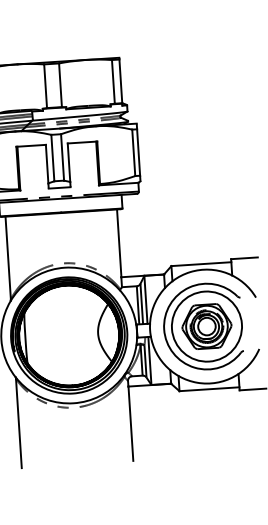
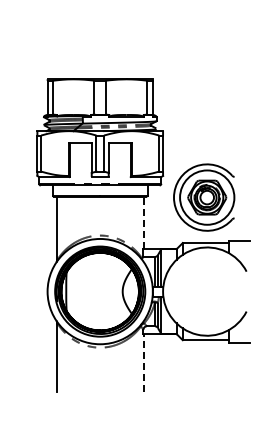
line: (119, 242) -> (143, 222), solid -> dashed
part: (203, 326) -> (204, 197), moved
line: (130, 423) -> (143, 362), solid -> dashed

